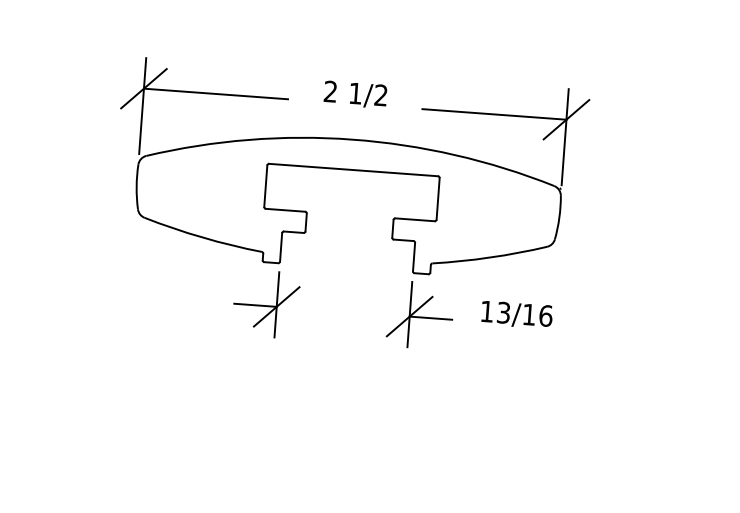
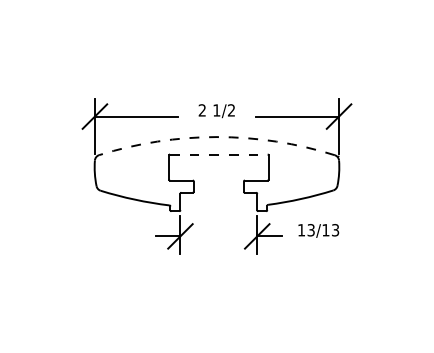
arc: (353, 140) -> (217, 137), solid -> dashed
line: (353, 169) -> (218, 154), solid -> dashed
text: (545, 316) -> (335, 230), 13/16 -> 13/13

